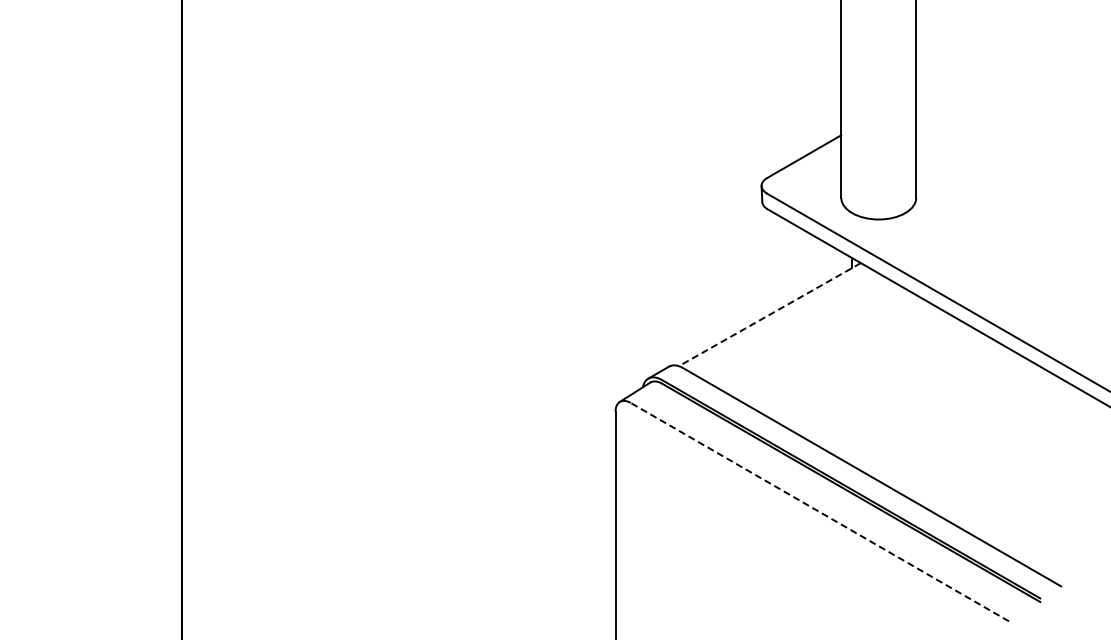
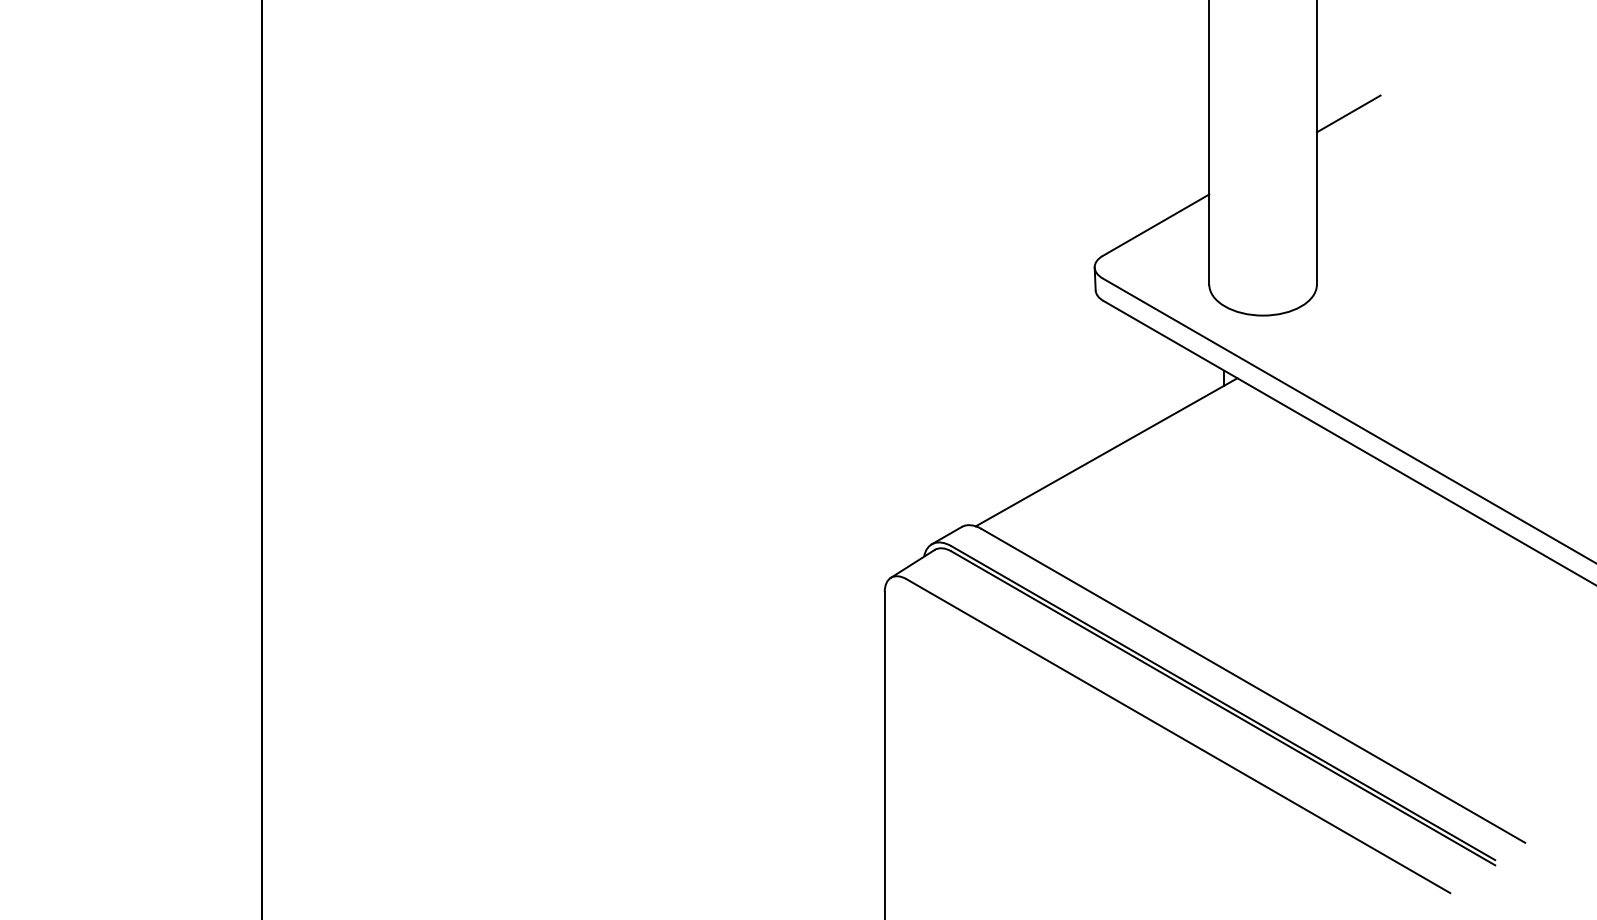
line: (938, 79) -> (1348, 114), added
line: (769, 314) -> (1106, 452), dashed -> solid
line: (819, 511) -> (1177, 735), dashed -> solid

